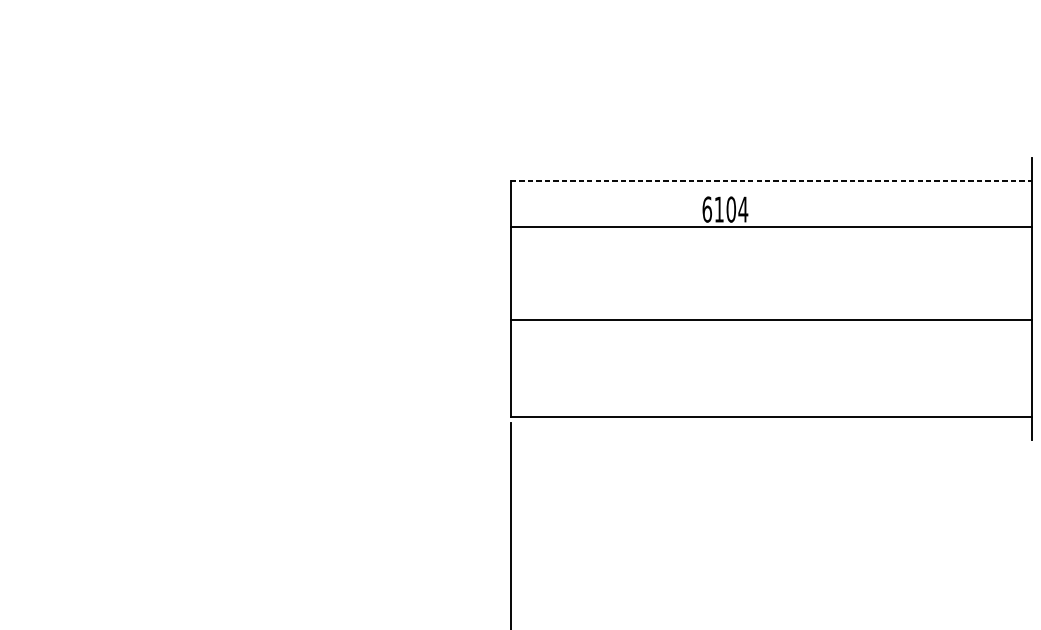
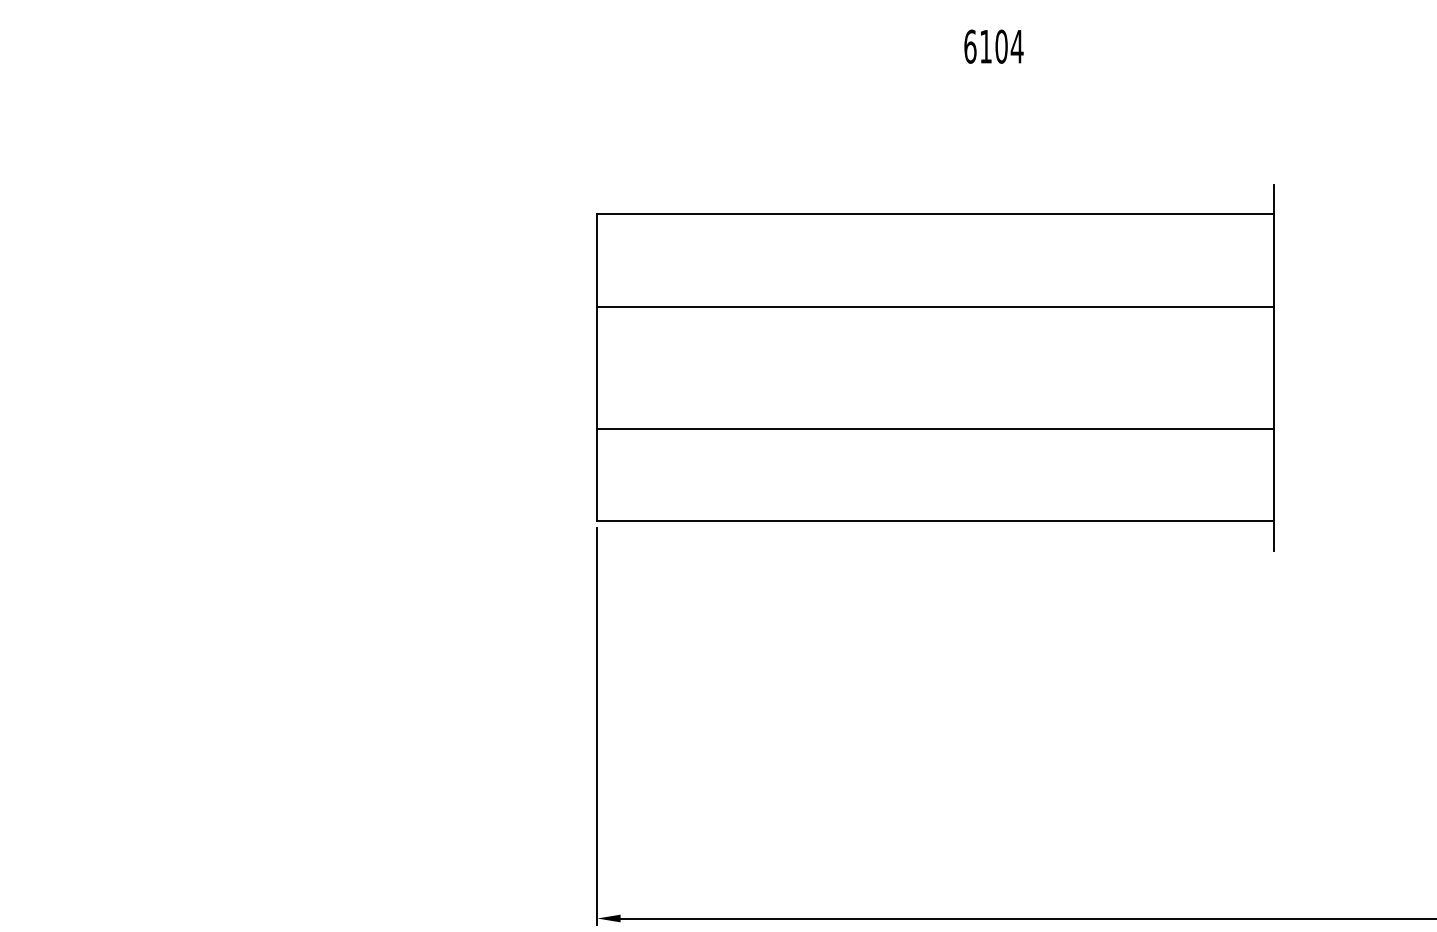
line: (772, 180) -> (936, 214), dashed -> solid
text: (725, 209) -> (993, 46), moved
line: (771, 227) -> (935, 307), moved
line: (771, 320) -> (935, 428), moved

